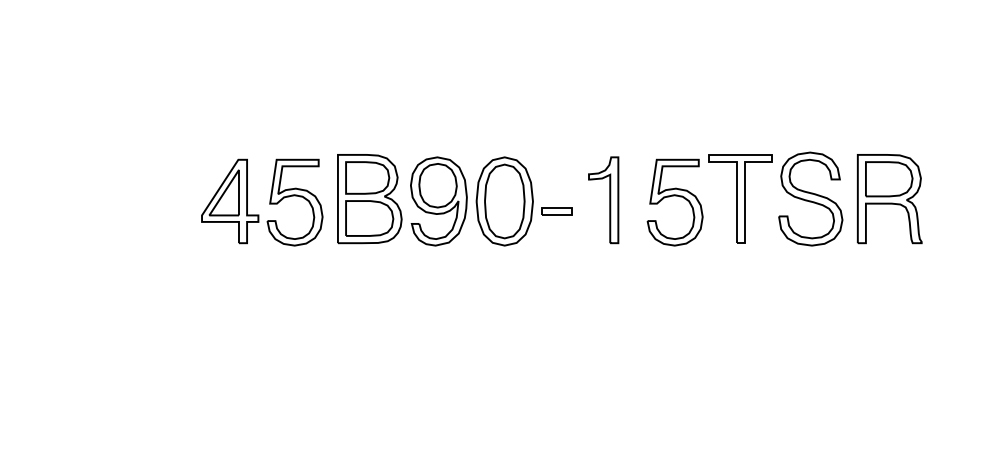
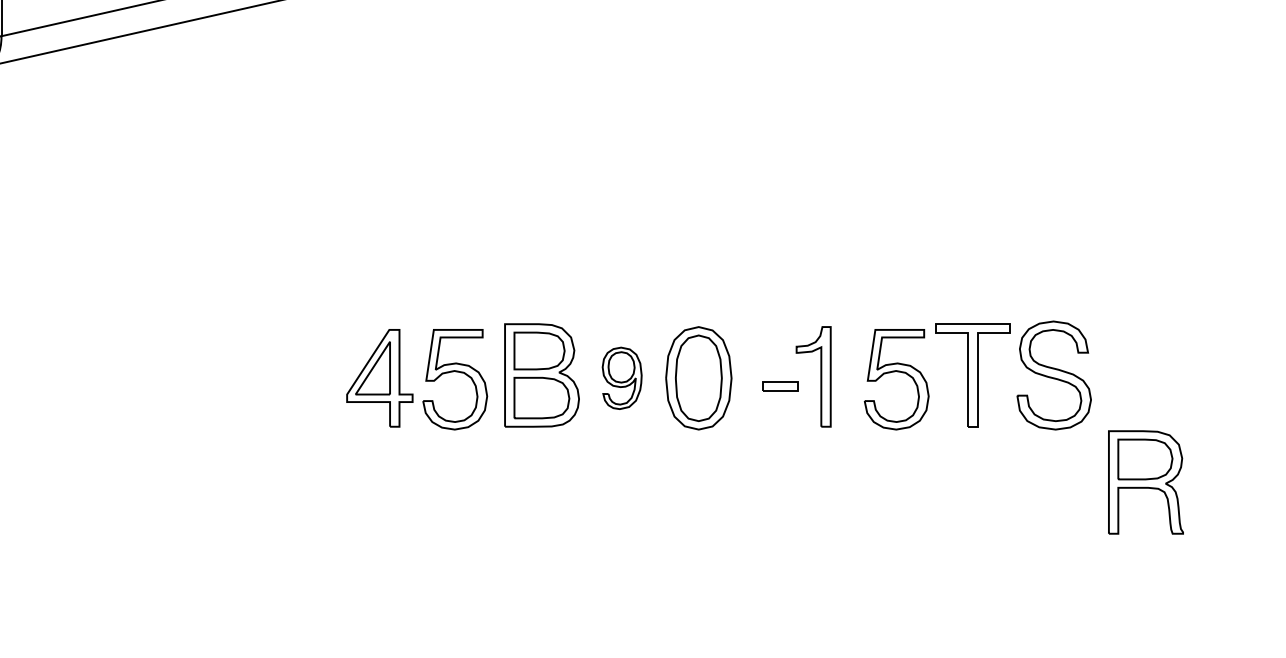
part: (889, 199) -> (1145, 482), moved
part: (438, 201) -> (621, 378), size x0.6
part: (557, 211) -> (780, 386), moved

